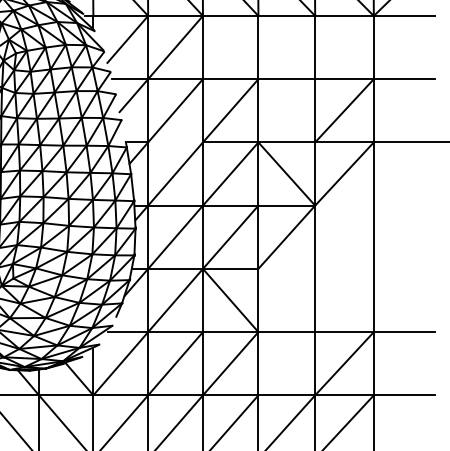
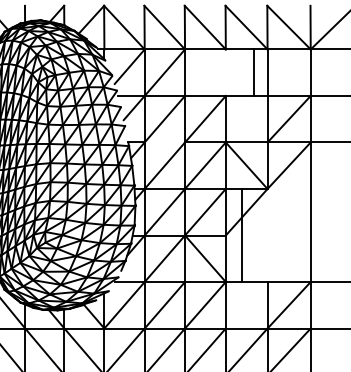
line: (257, 47) -> (253, 72), moved
line: (315, 268) -> (241, 235), moved

